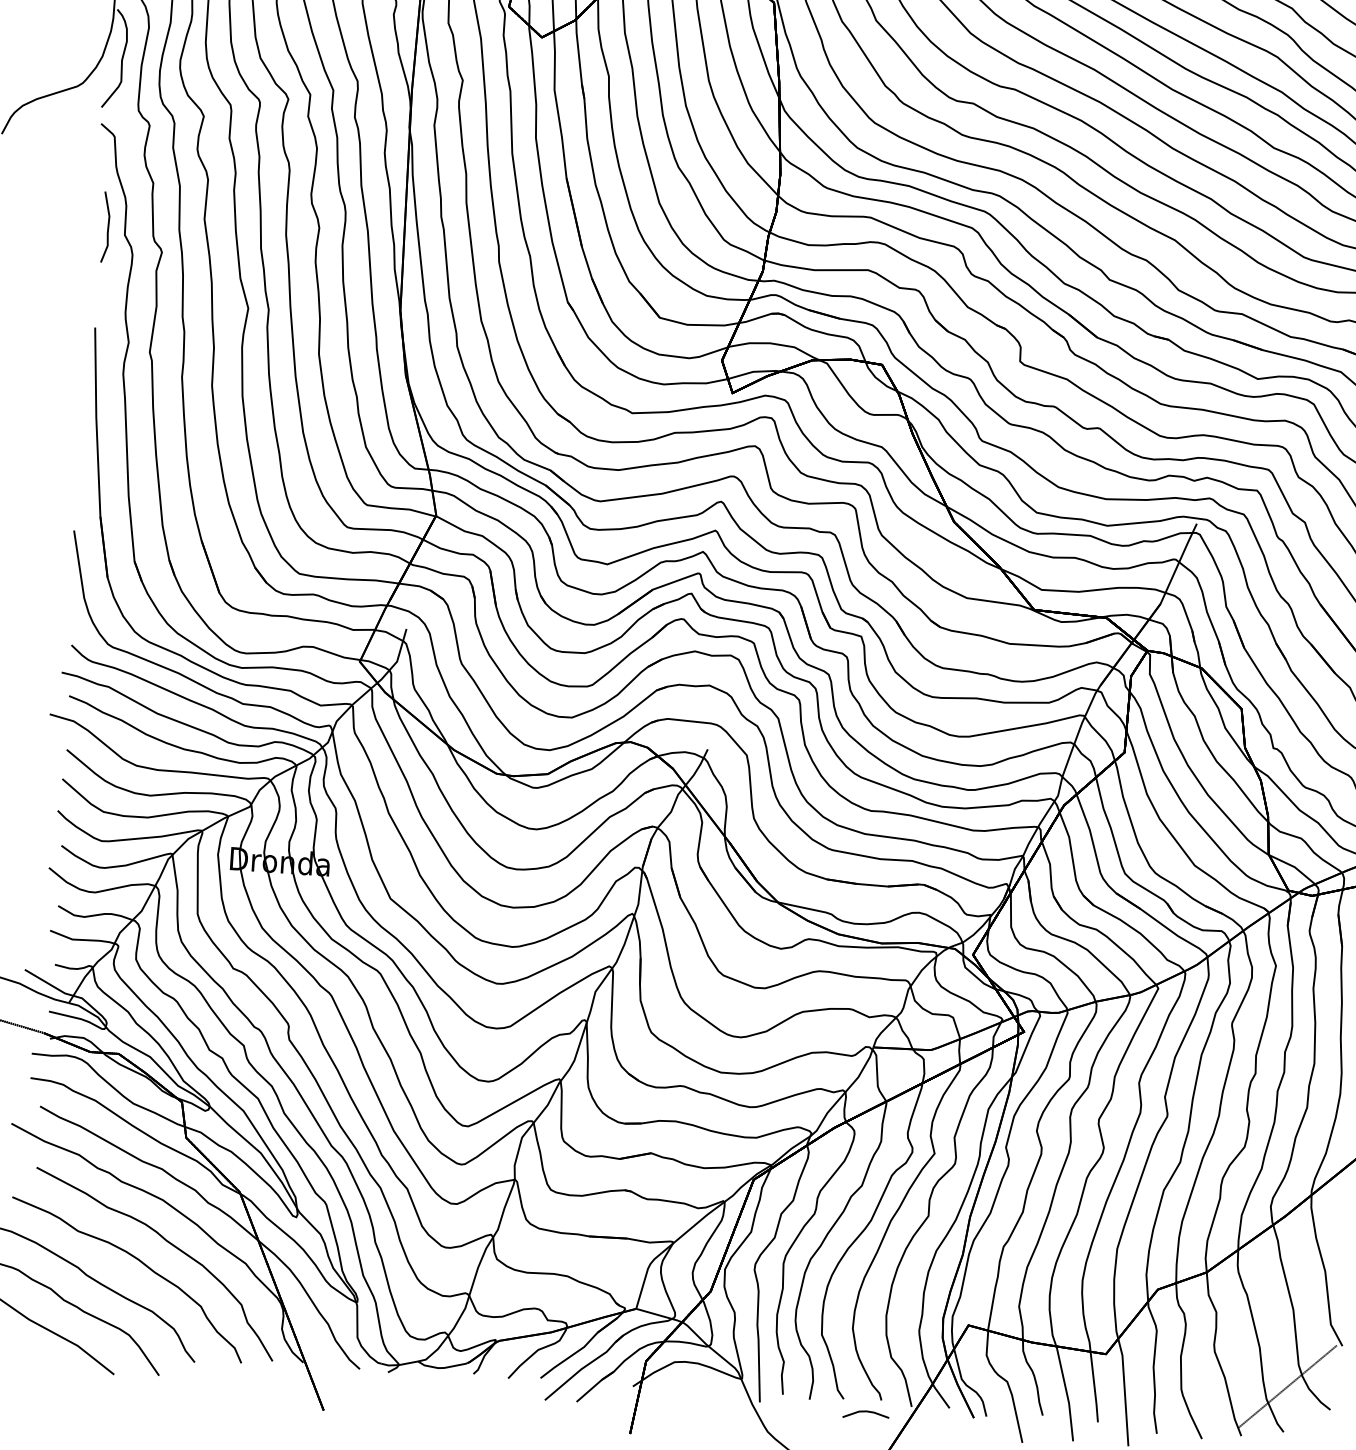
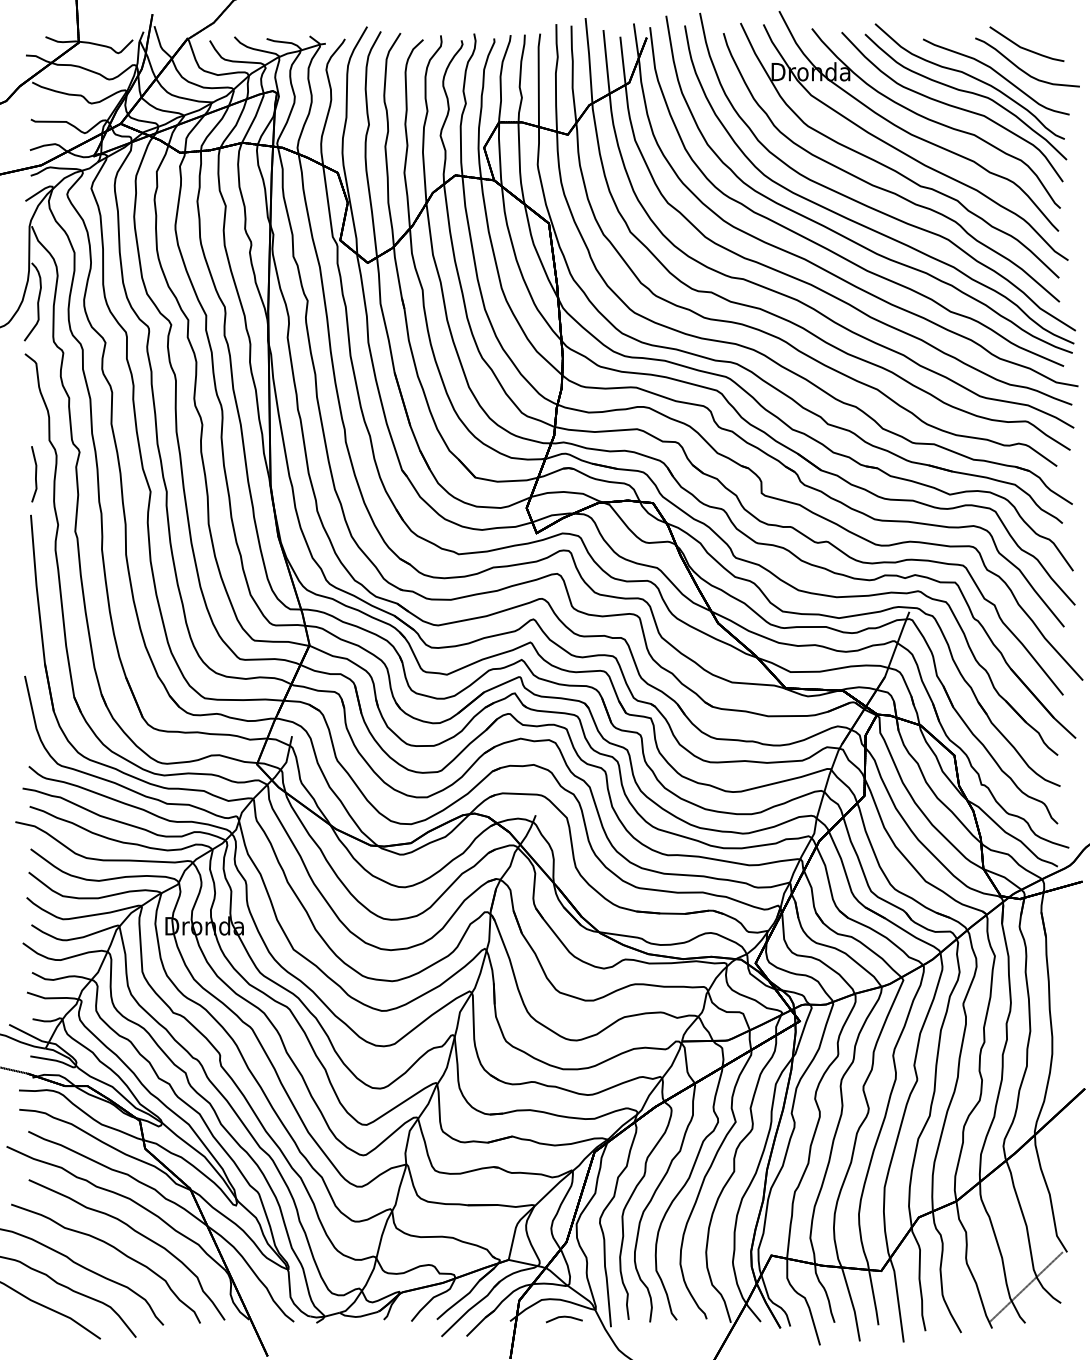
line: (107, 227) -> (35, 474), moved
line: (865, 1412) -> (563, 1317), moved

